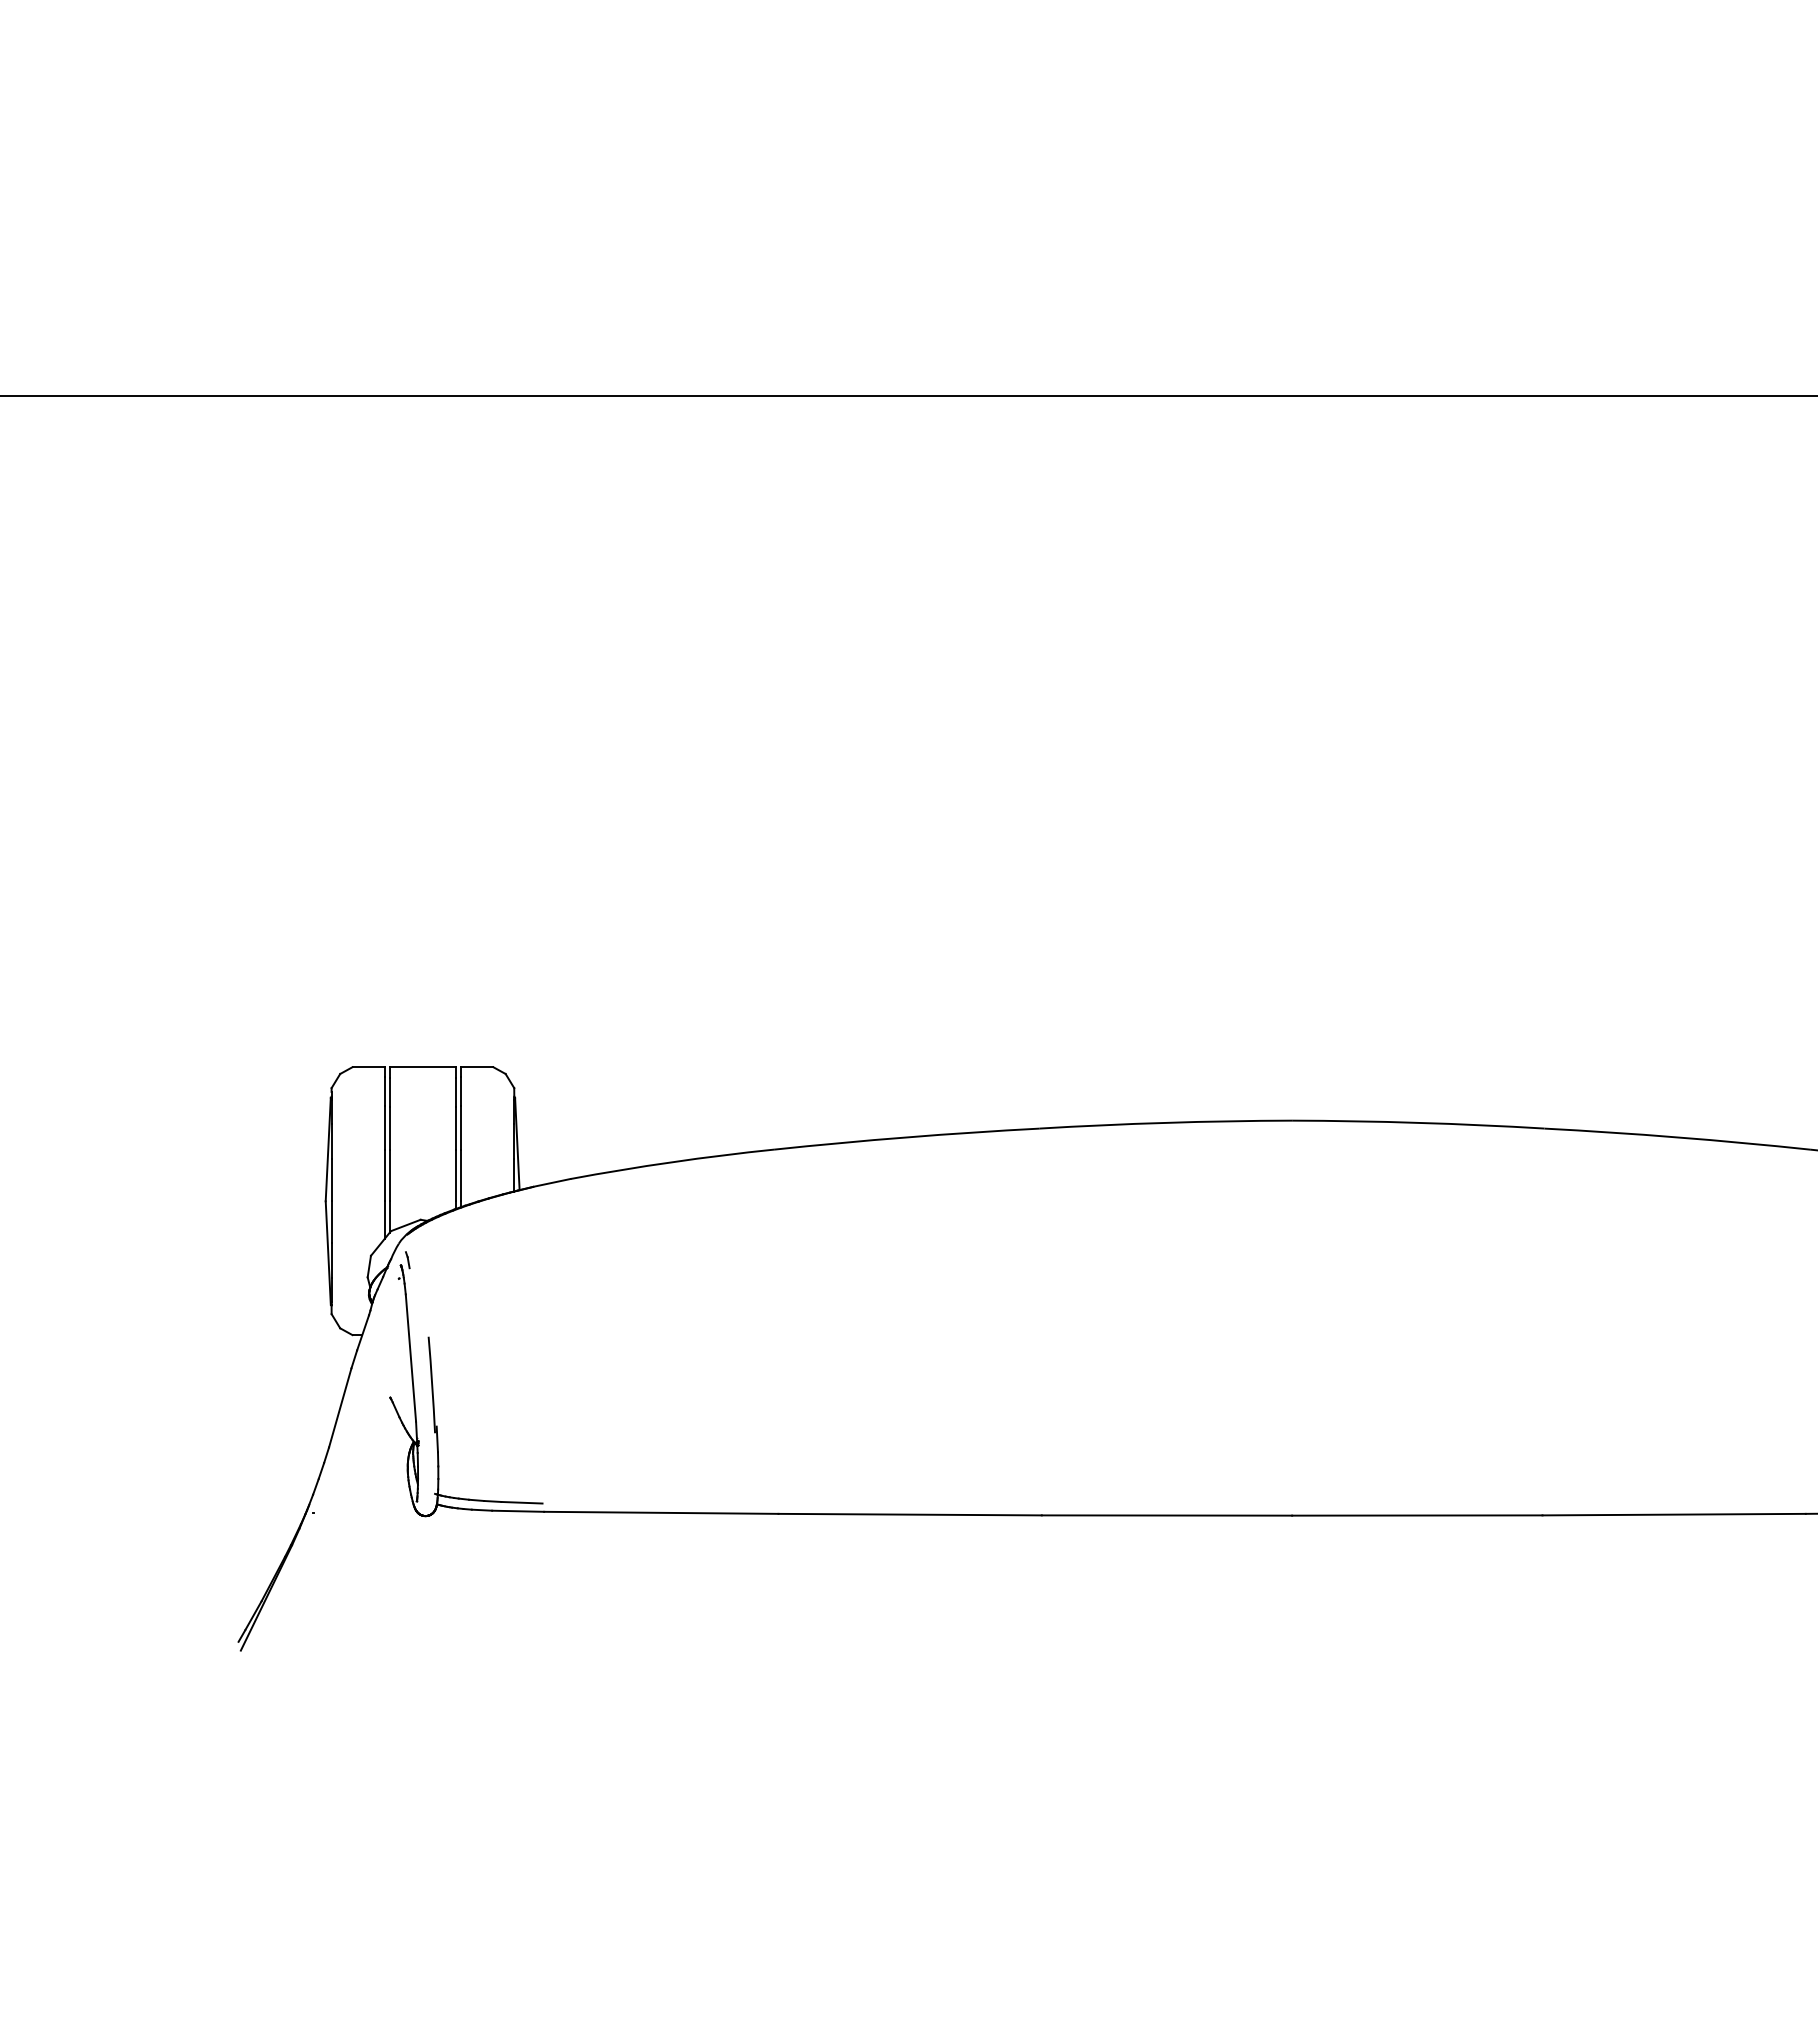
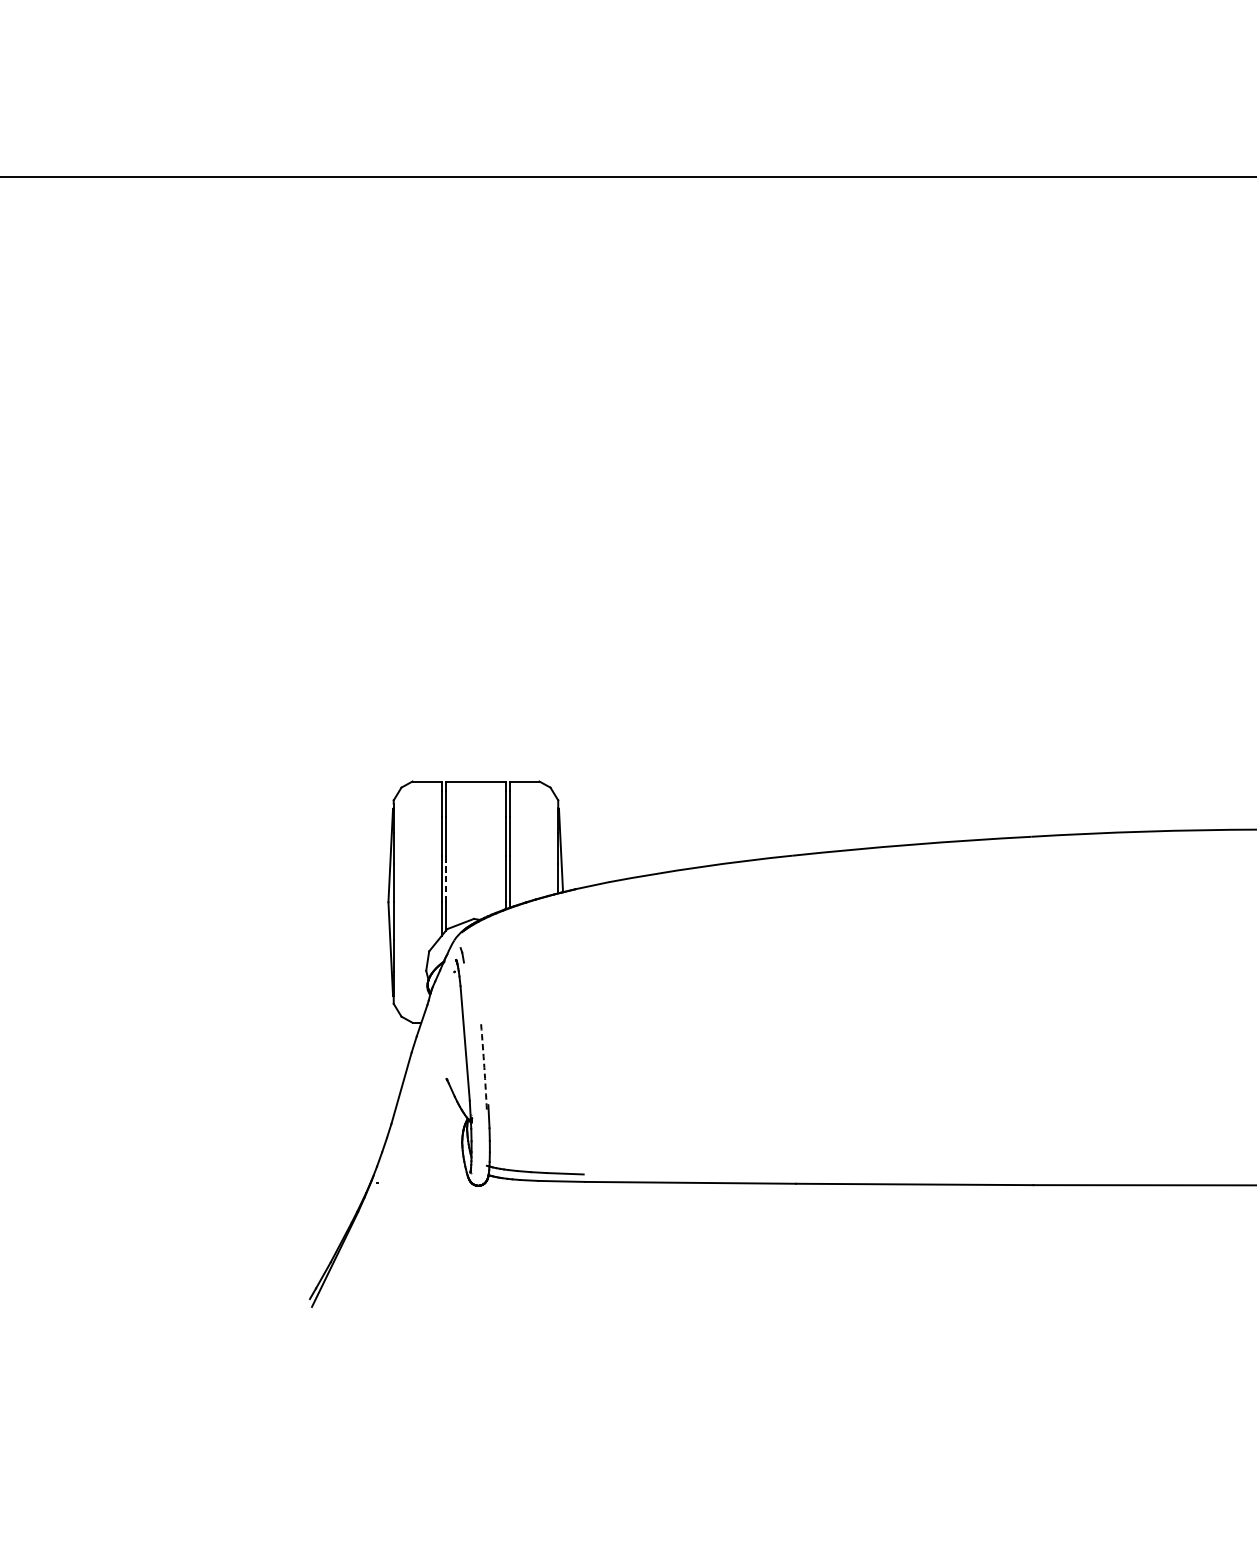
line: (389, 1175) -> (445, 879), solid -> dashed
arc: (432, 1384) -> (484, 1067), solid -> dashed

